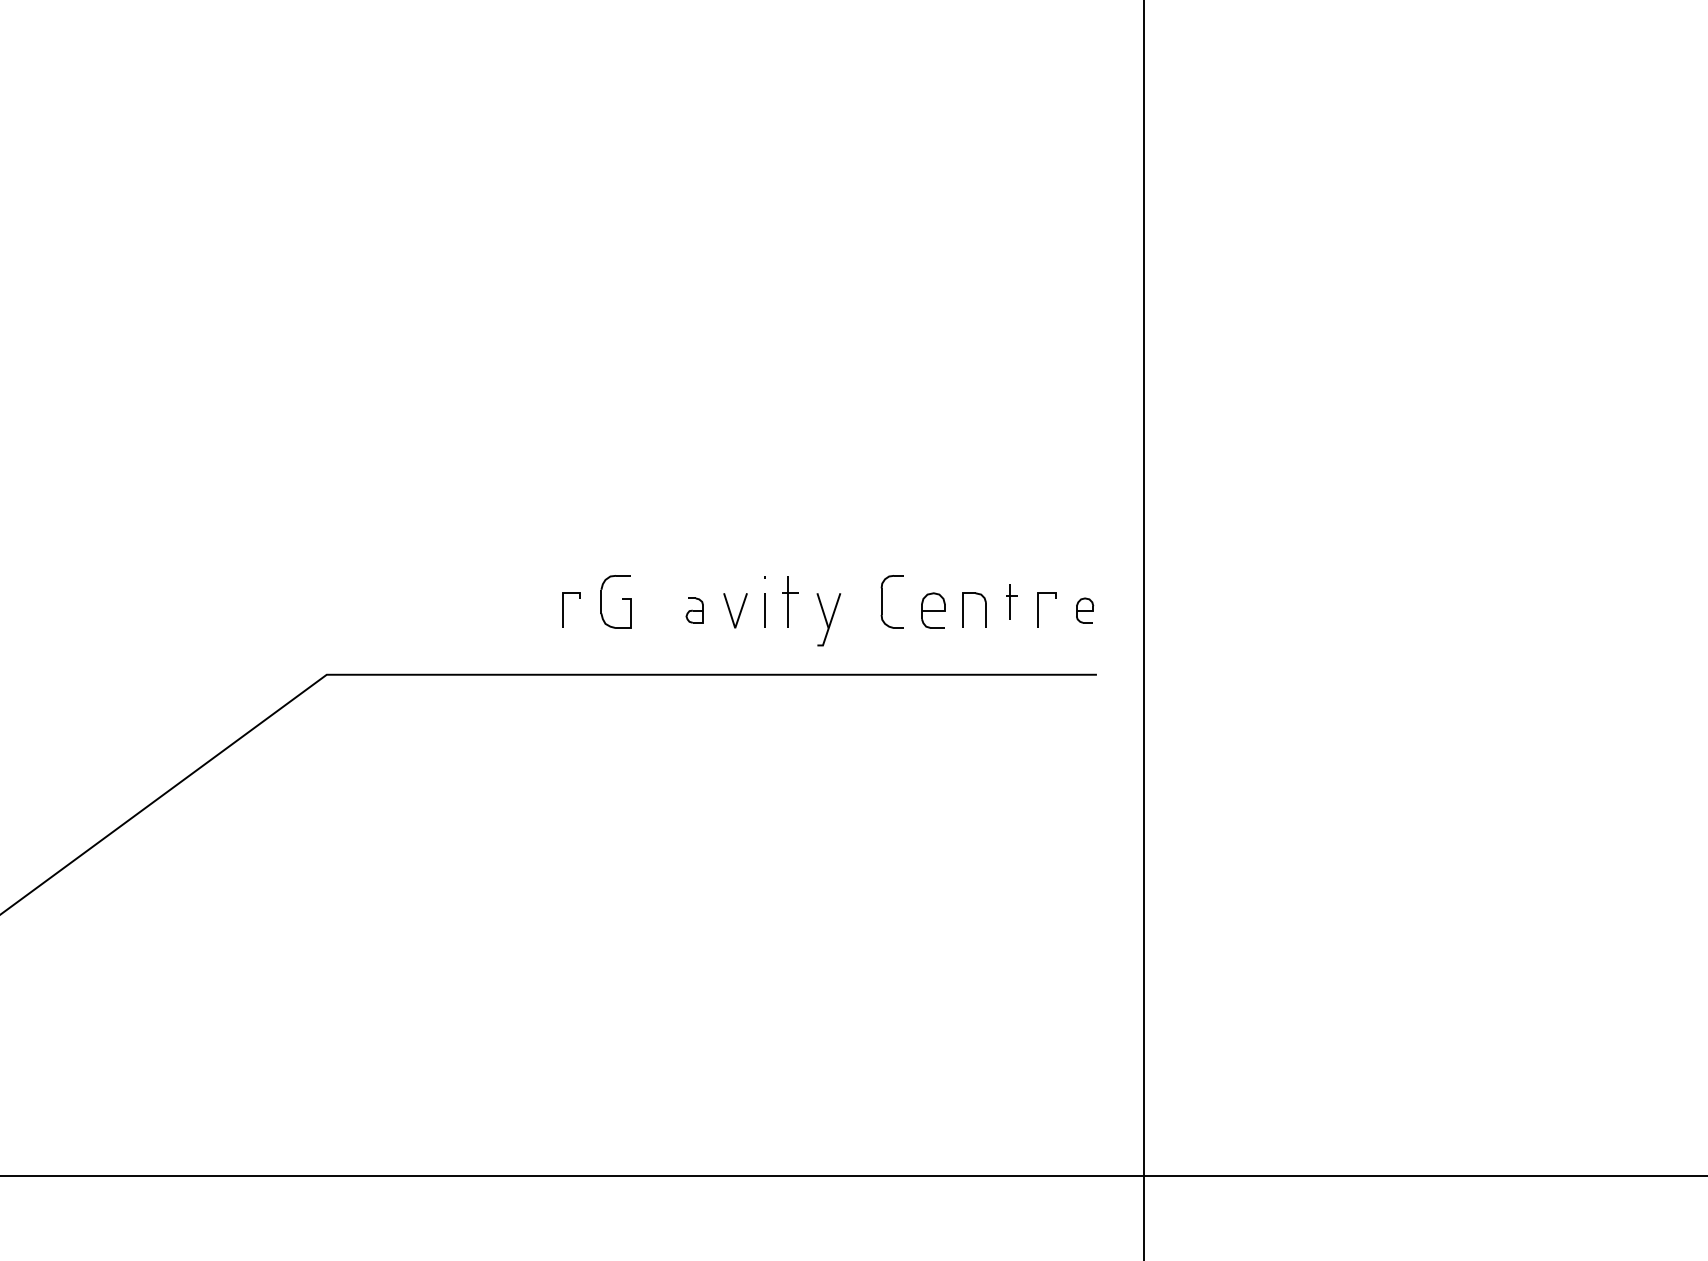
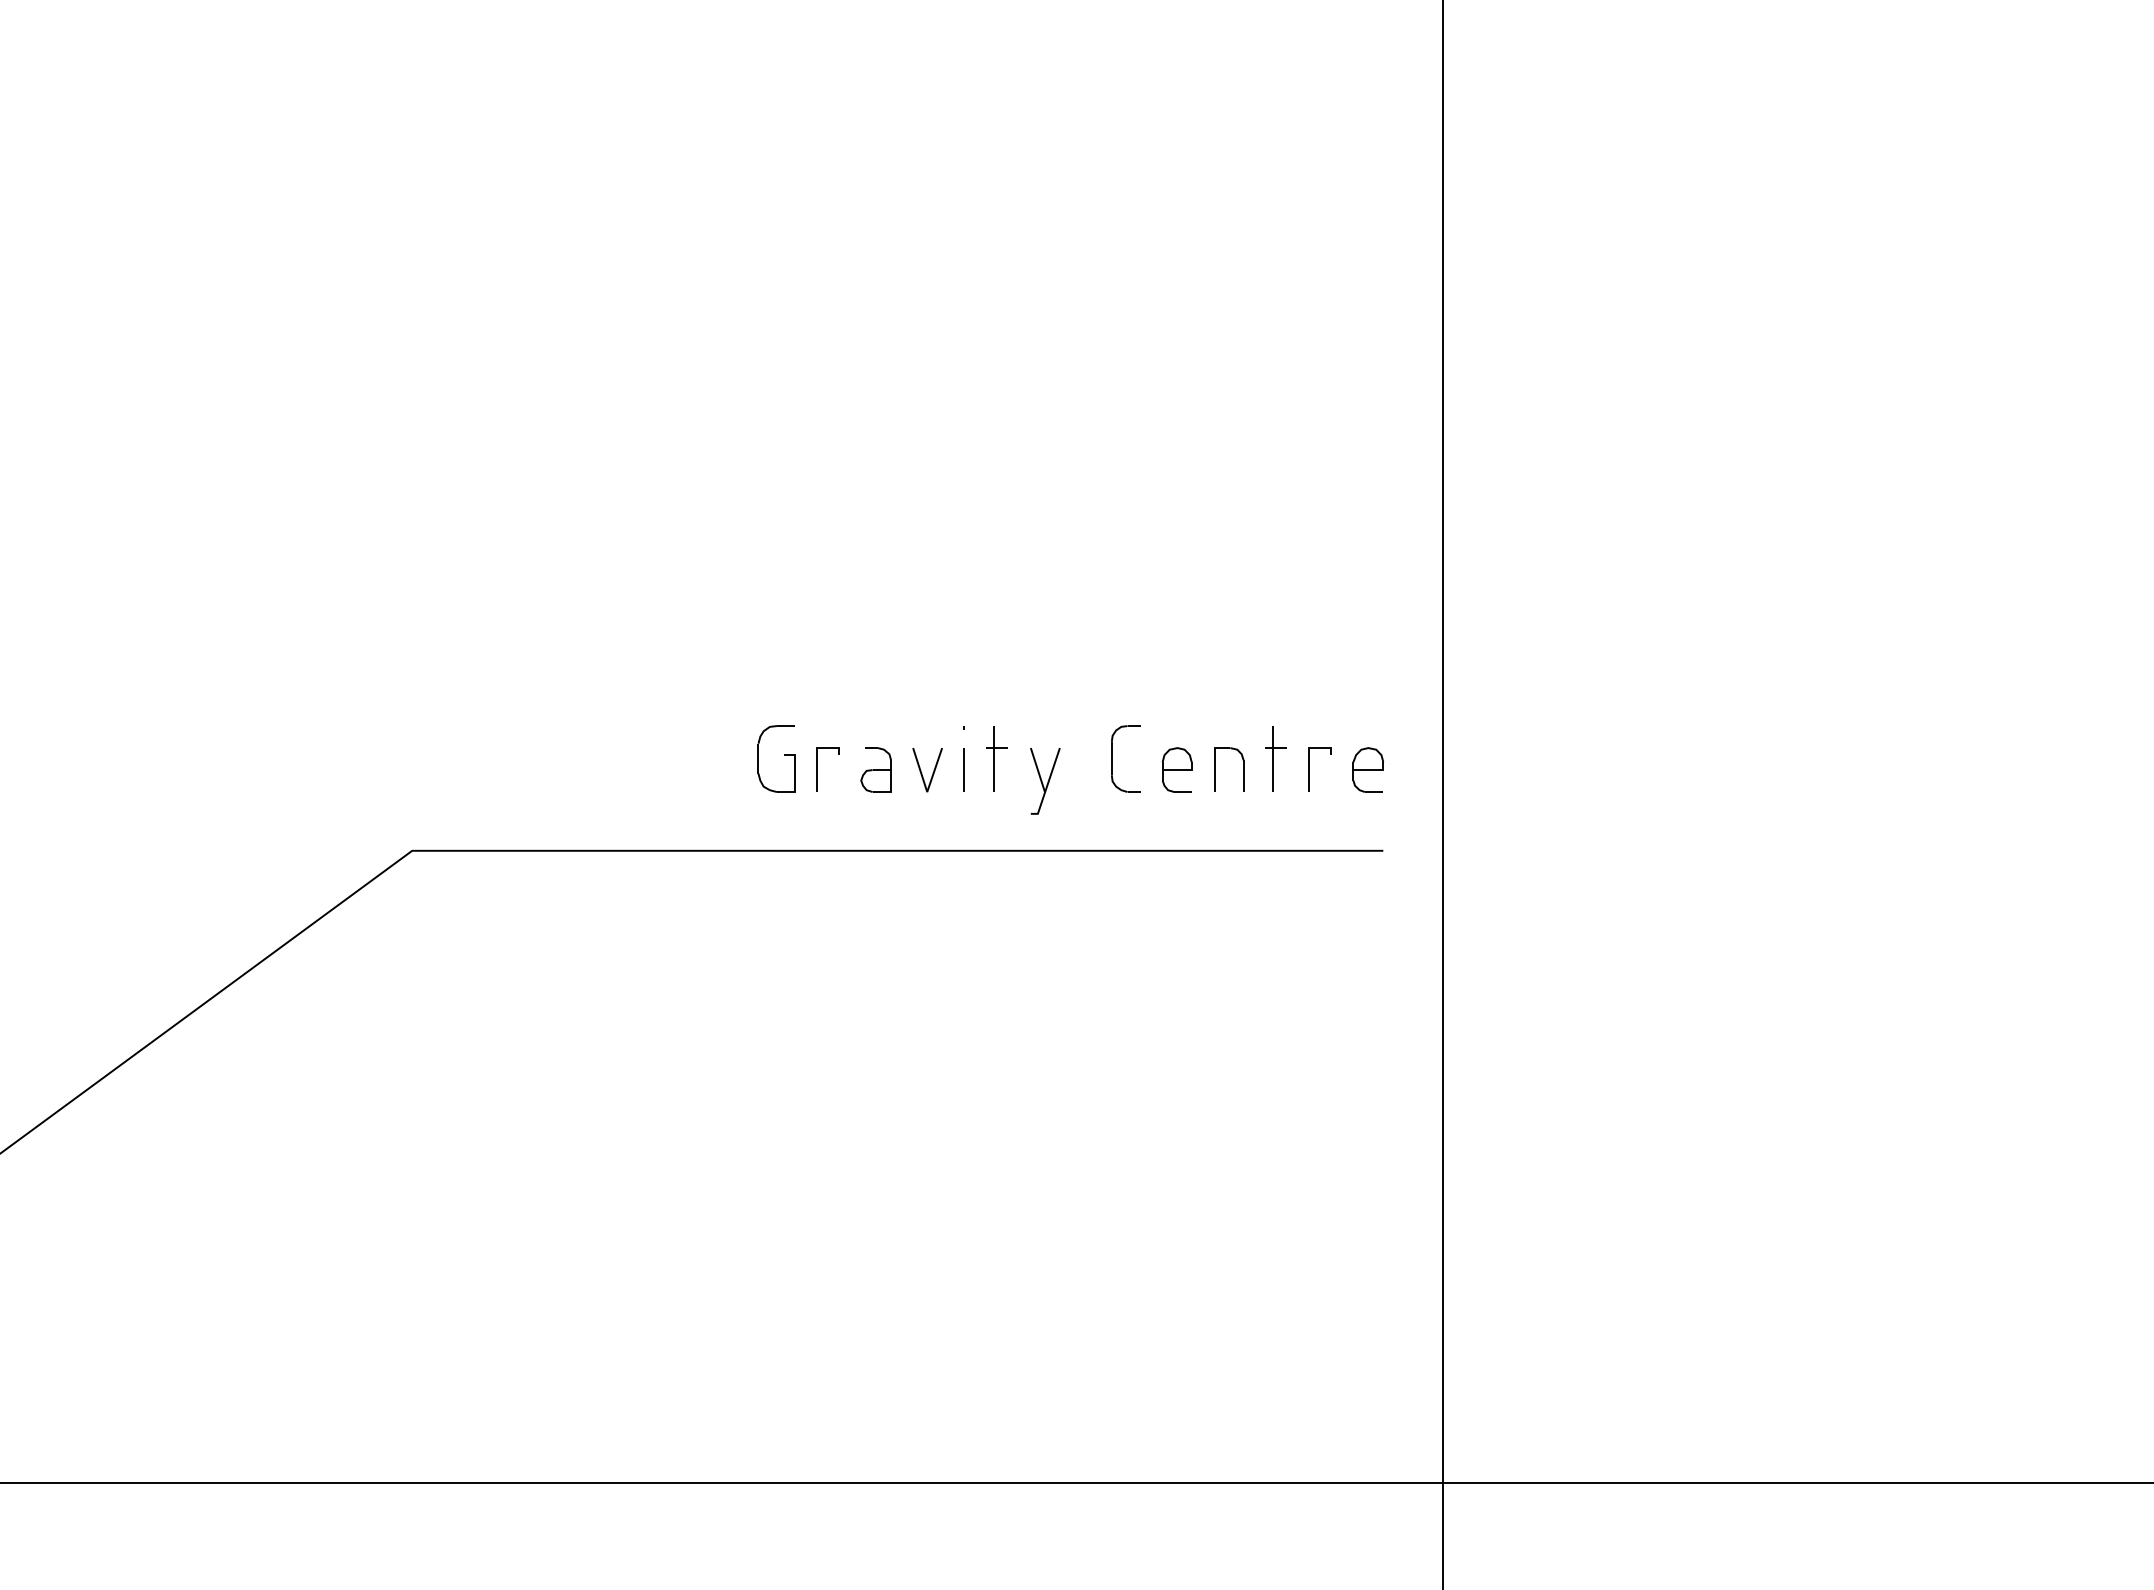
part: (1011, 601) -> (1275, 758), size x1.43
line: (563, 609) -> (817, 768), moved
part: (694, 610) -> (875, 769), size x1.43
part: (1084, 610) -> (1367, 769), size x1.43

